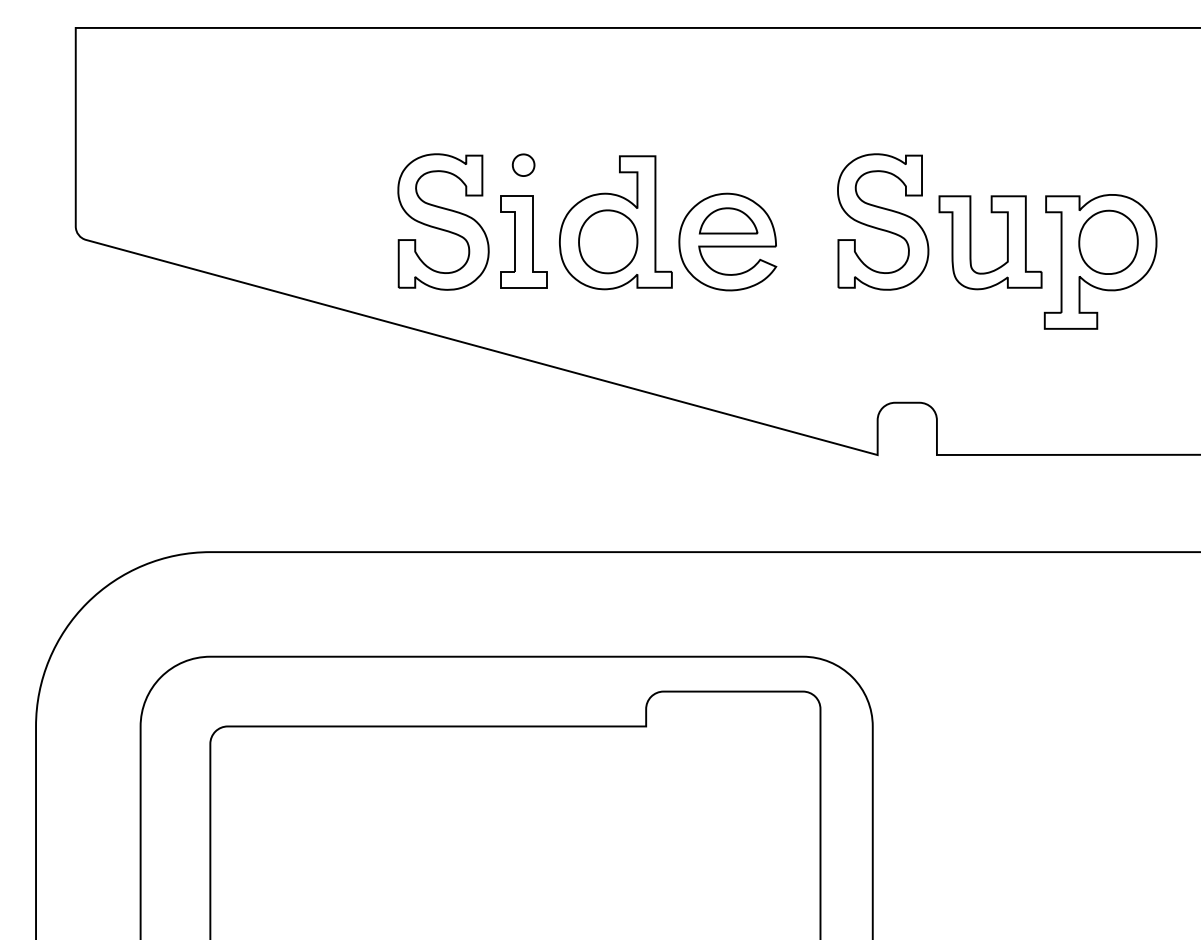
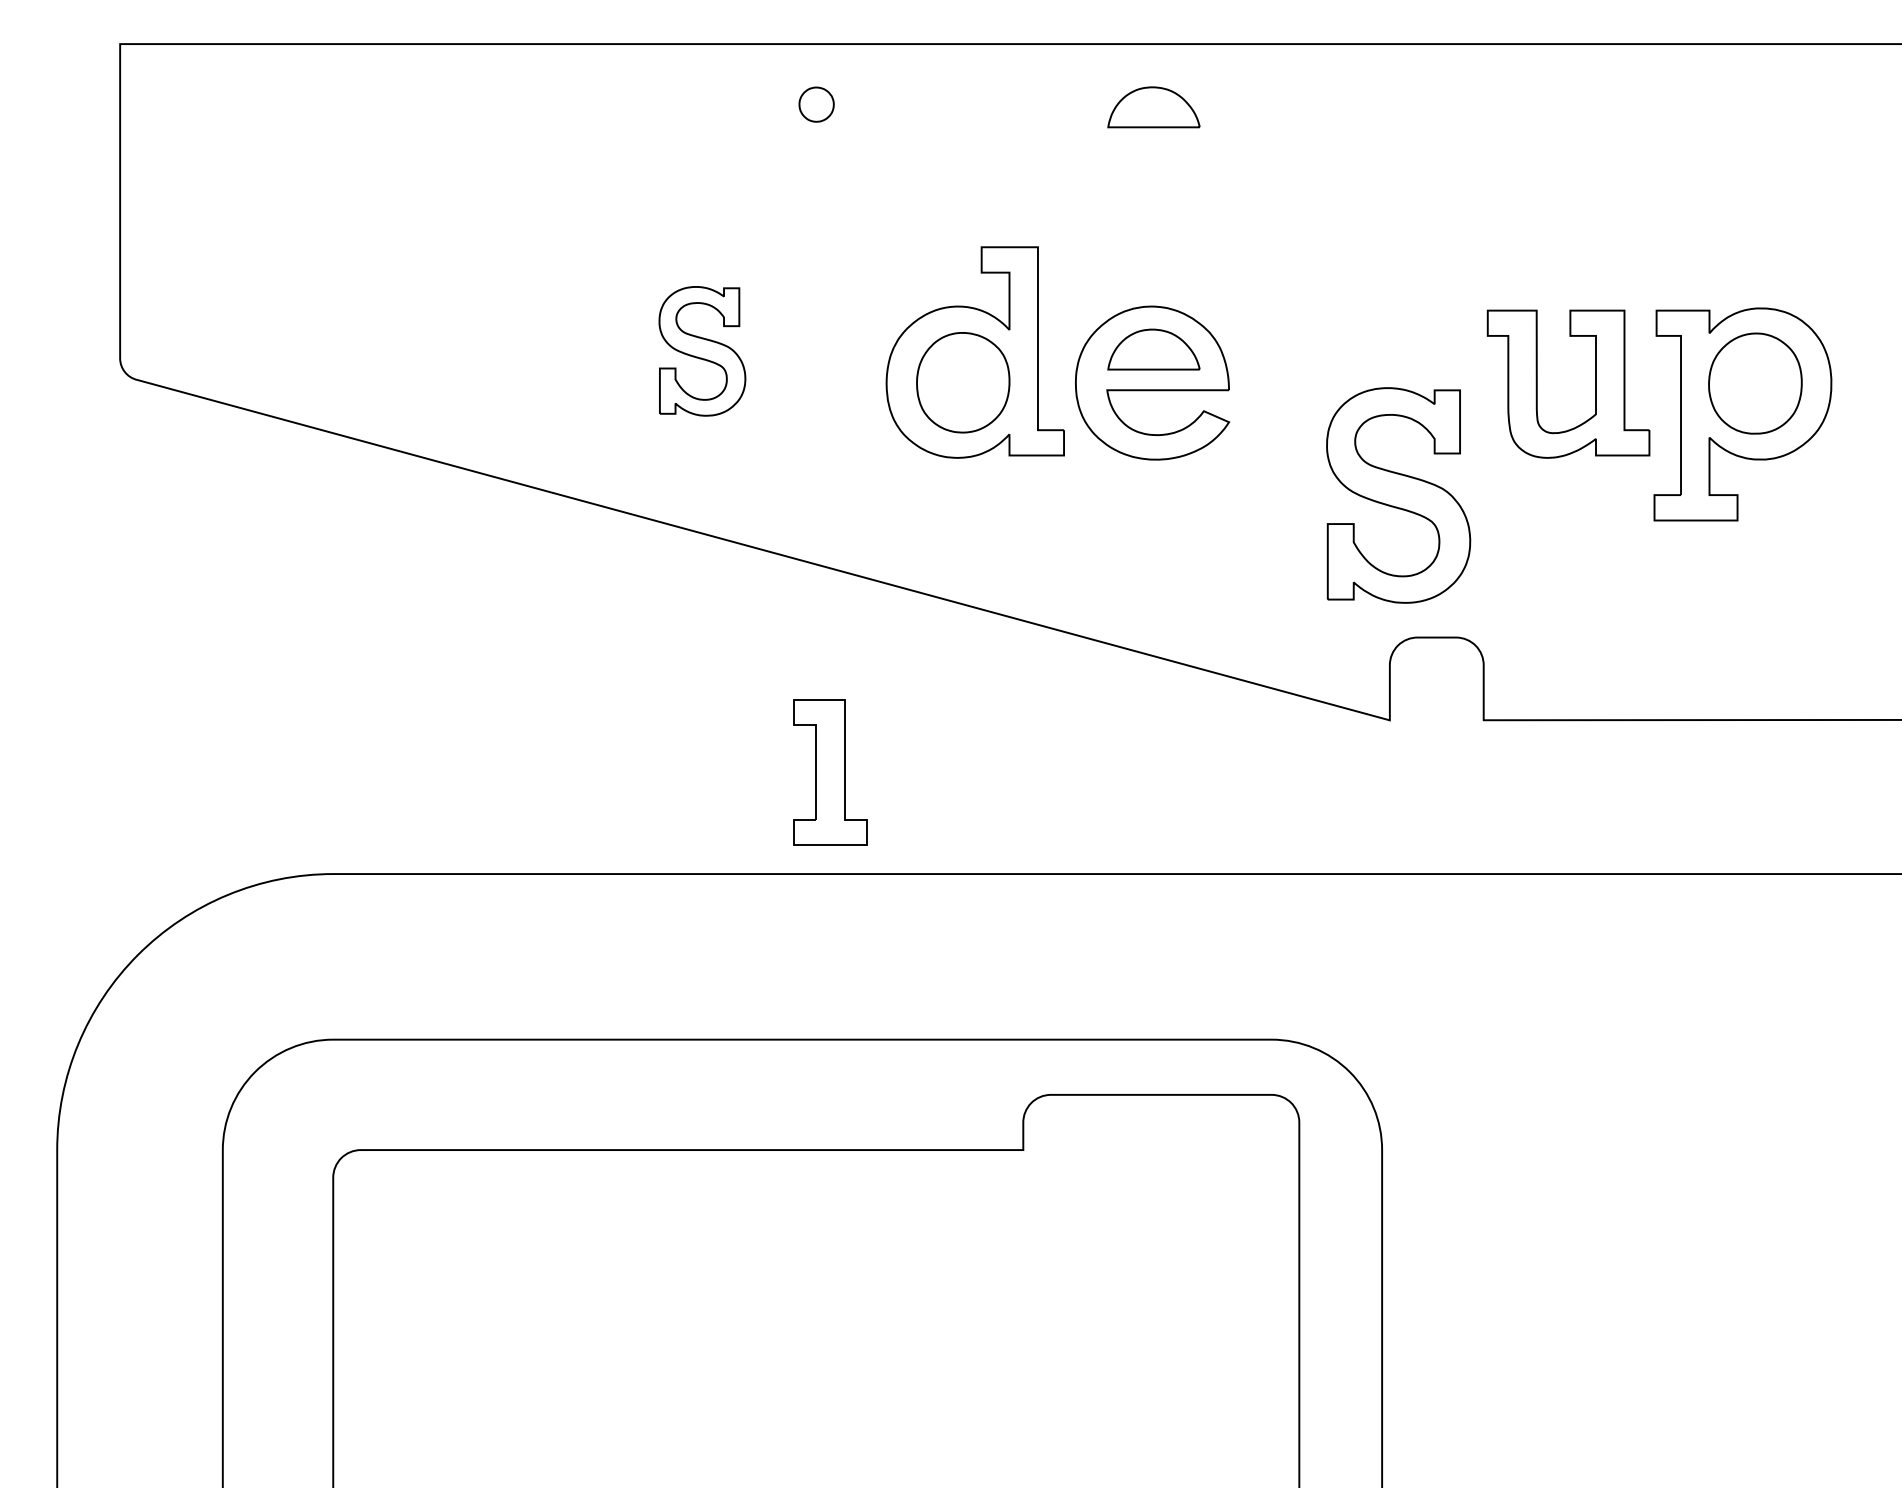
part: (728, 67) -> (1153, 106), added
part: (523, 164) -> (816, 103), moved
part: (443, 221) -> (702, 350), size x0.6
part: (883, 221) -> (1399, 494), moved
part: (523, 241) -> (829, 771), moved

